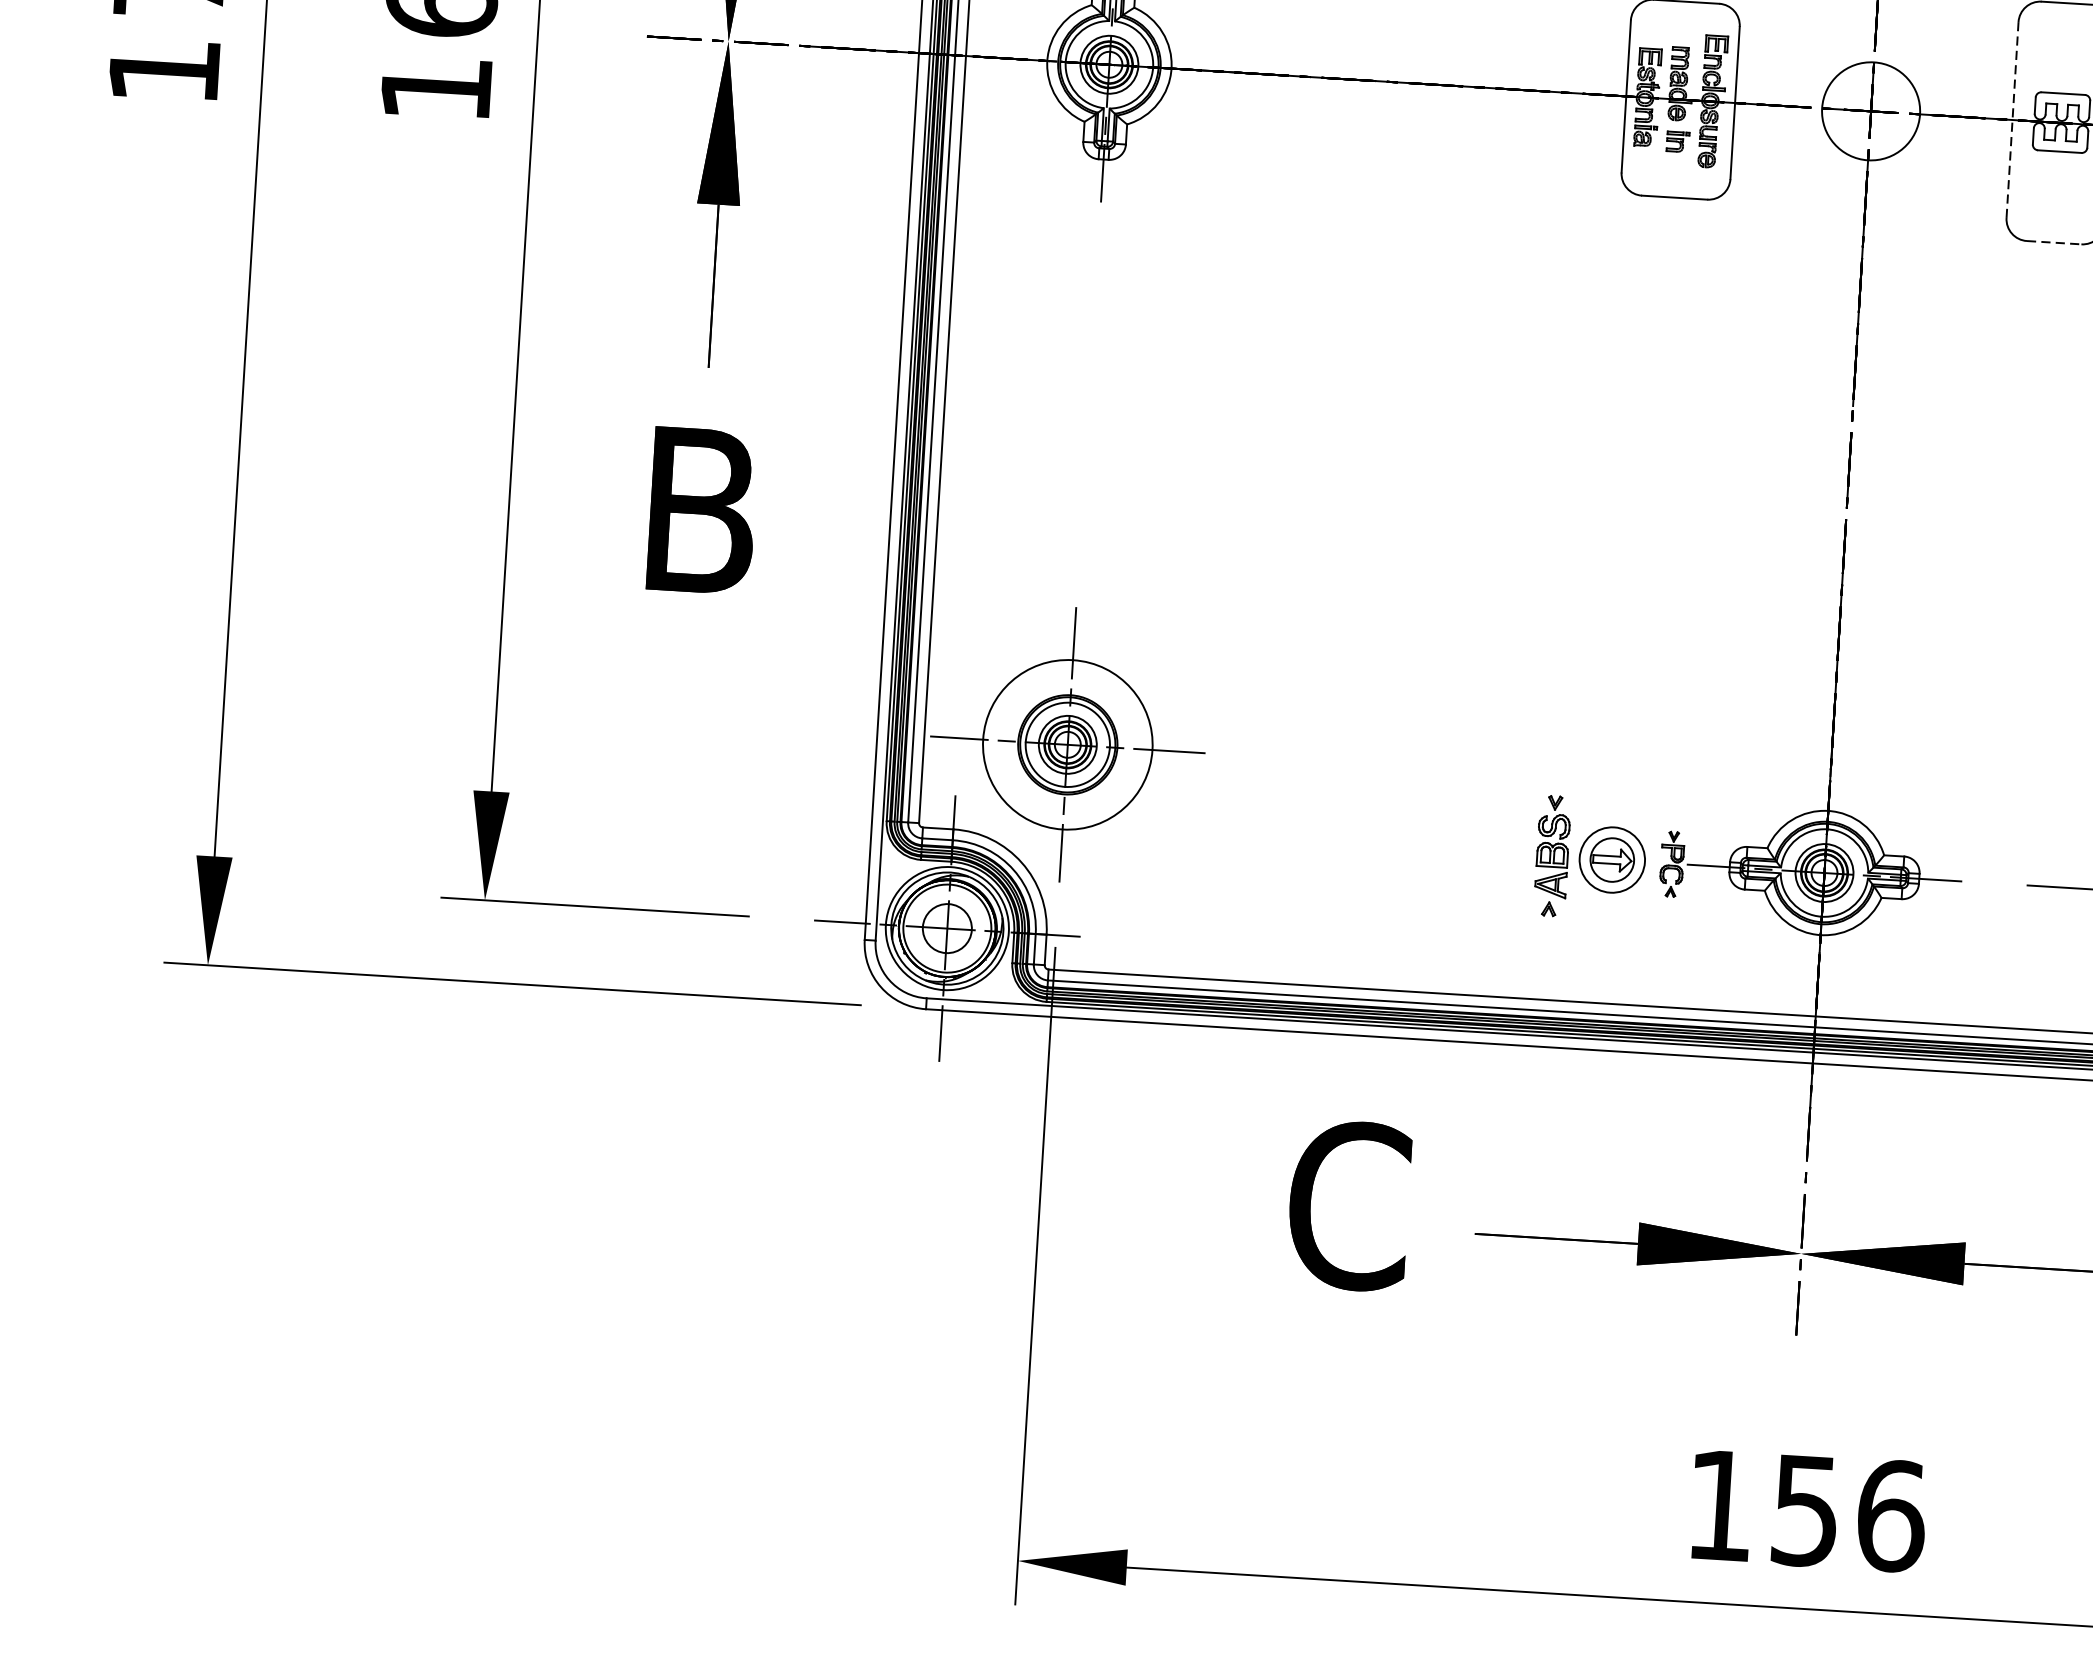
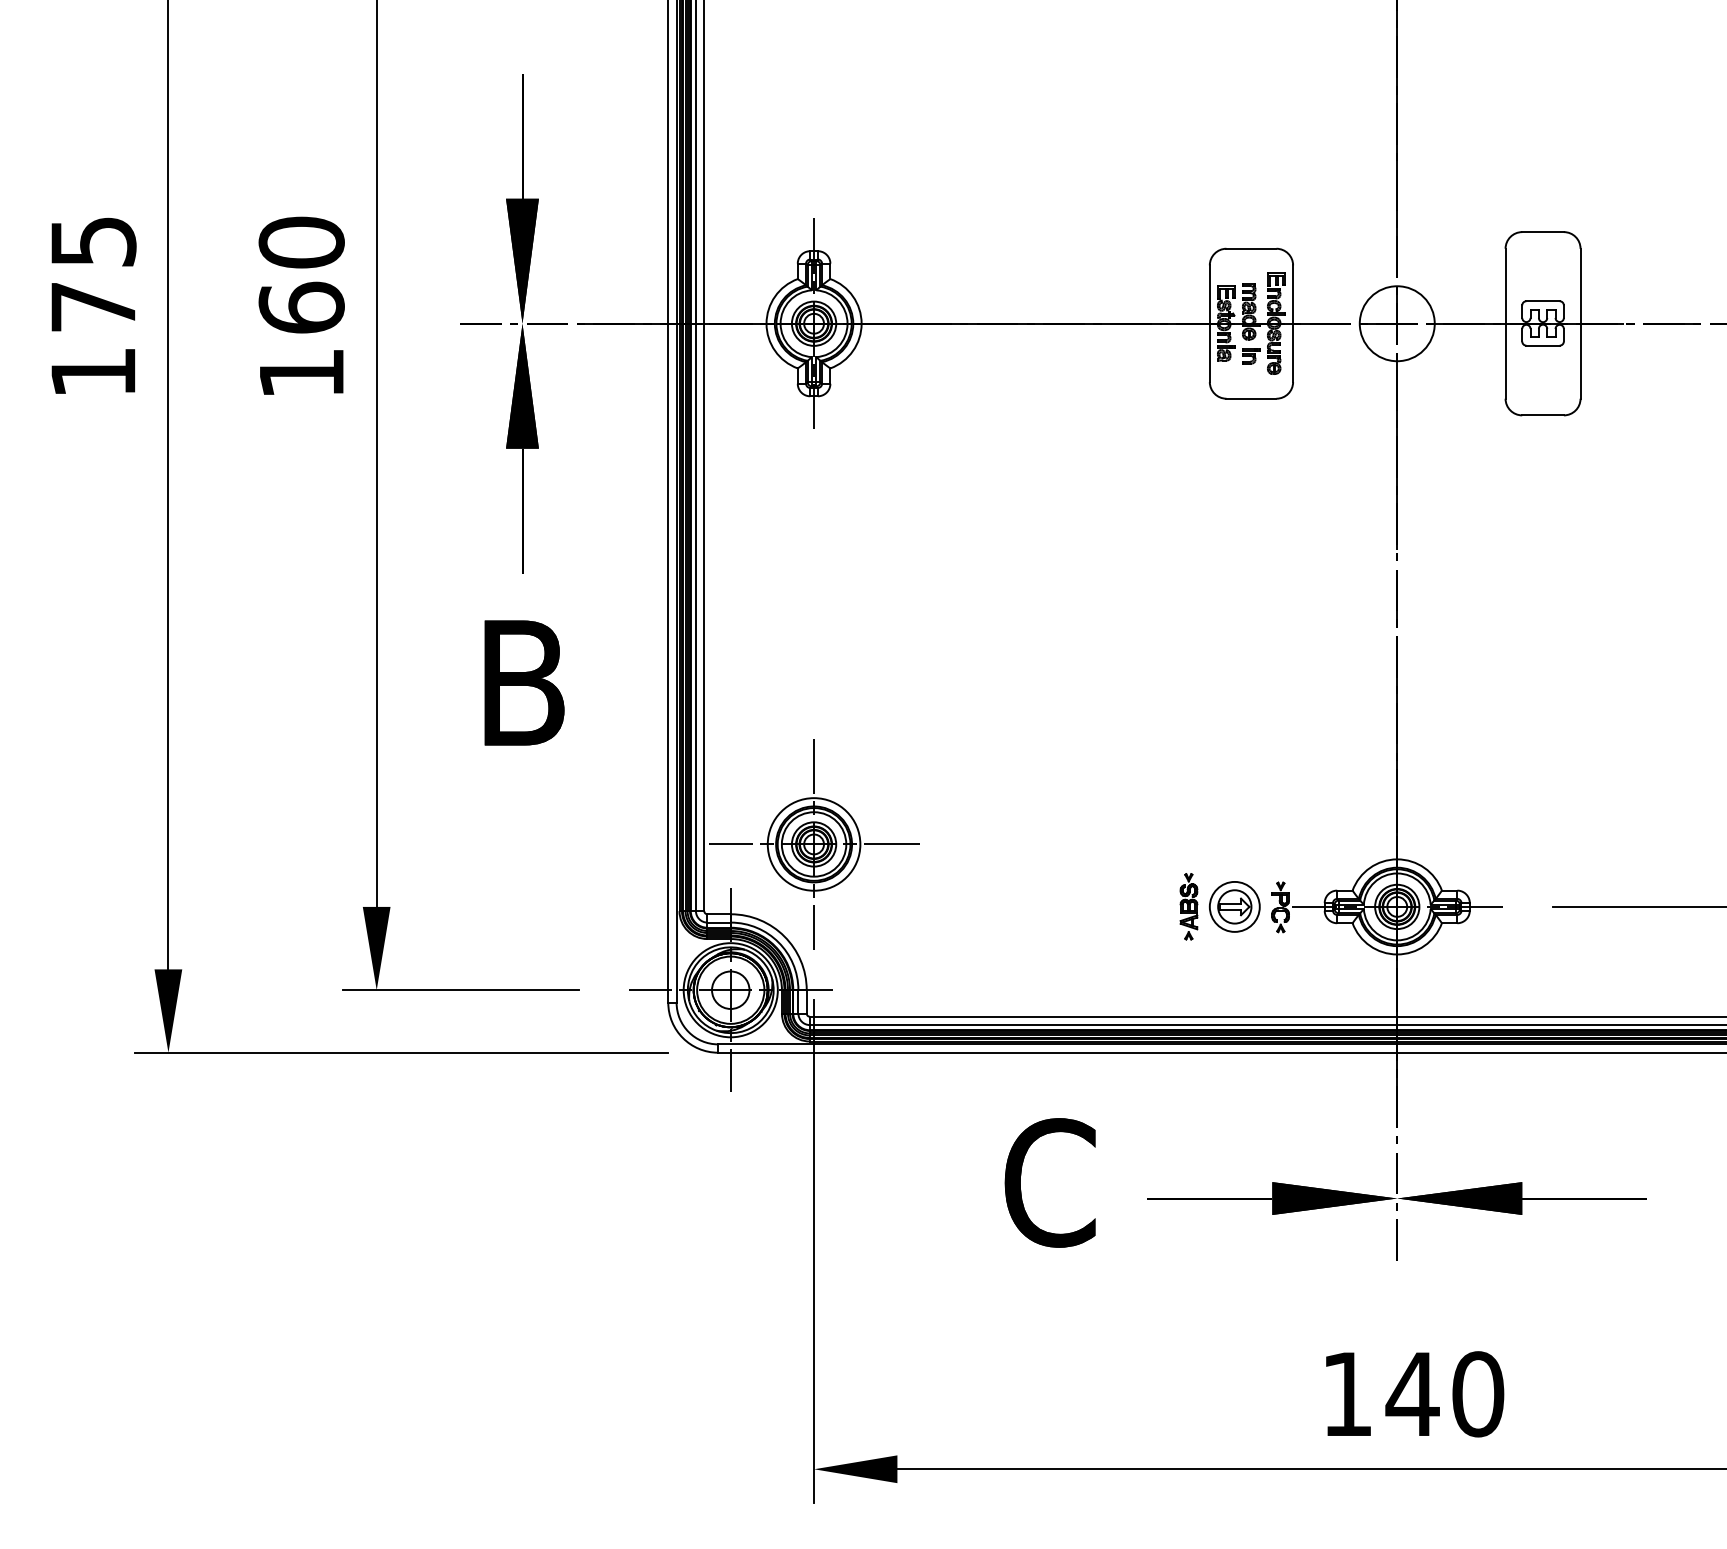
line: (2012, 119) -> (1505, 323), dashed -> solid
line: (2054, 242) -> (1543, 415), dashed -> solid
circle: (1067, 744) -> (813, 844), size x0.71
part: (1551, 855) -> (1188, 906), size x0.71
text: (1847, 1513) -> (1444, 1394), 156 -> 140

